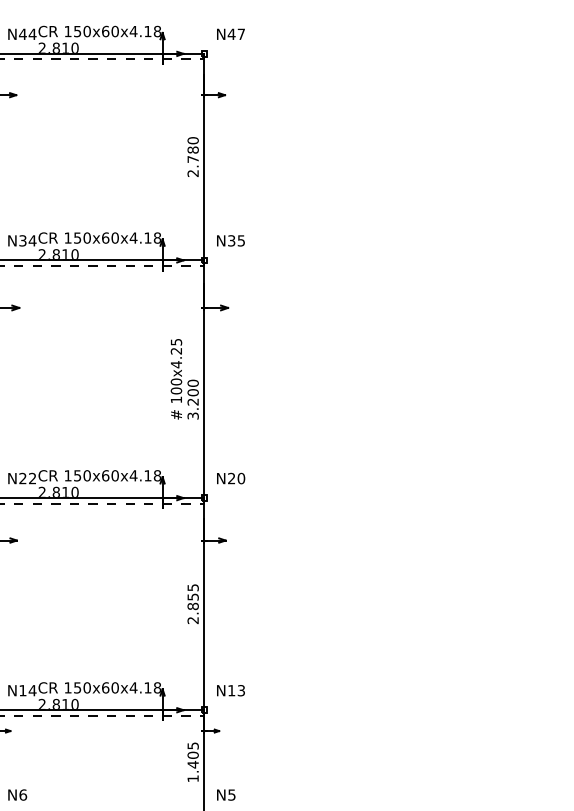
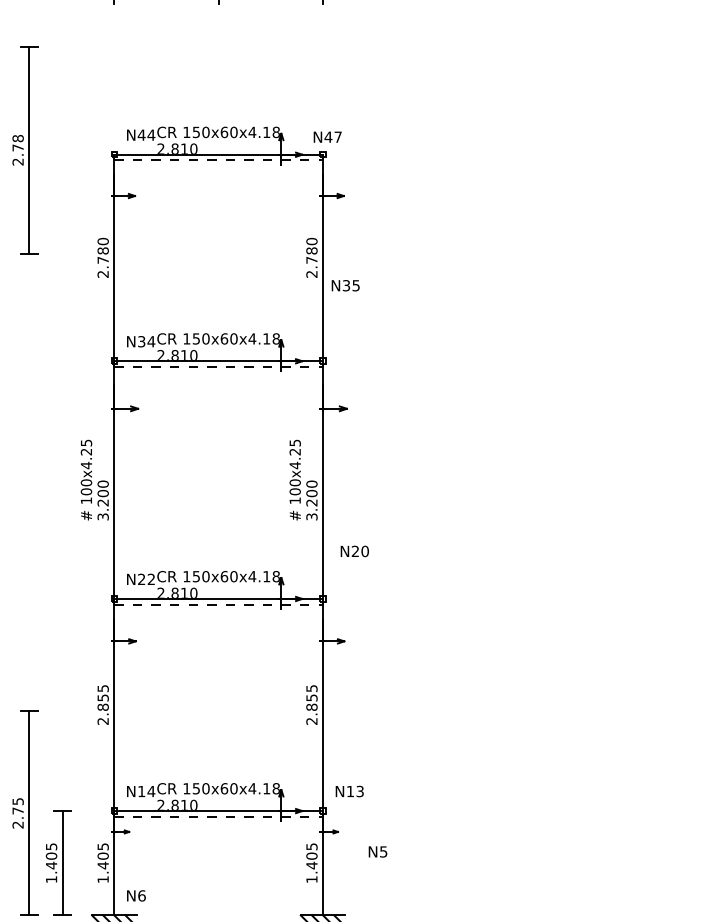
text: (230, 33) -> (327, 136), moved
text: (230, 240) -> (345, 285), moved
text: (230, 478) -> (354, 551), moved
text: (225, 794) -> (377, 851), moved

